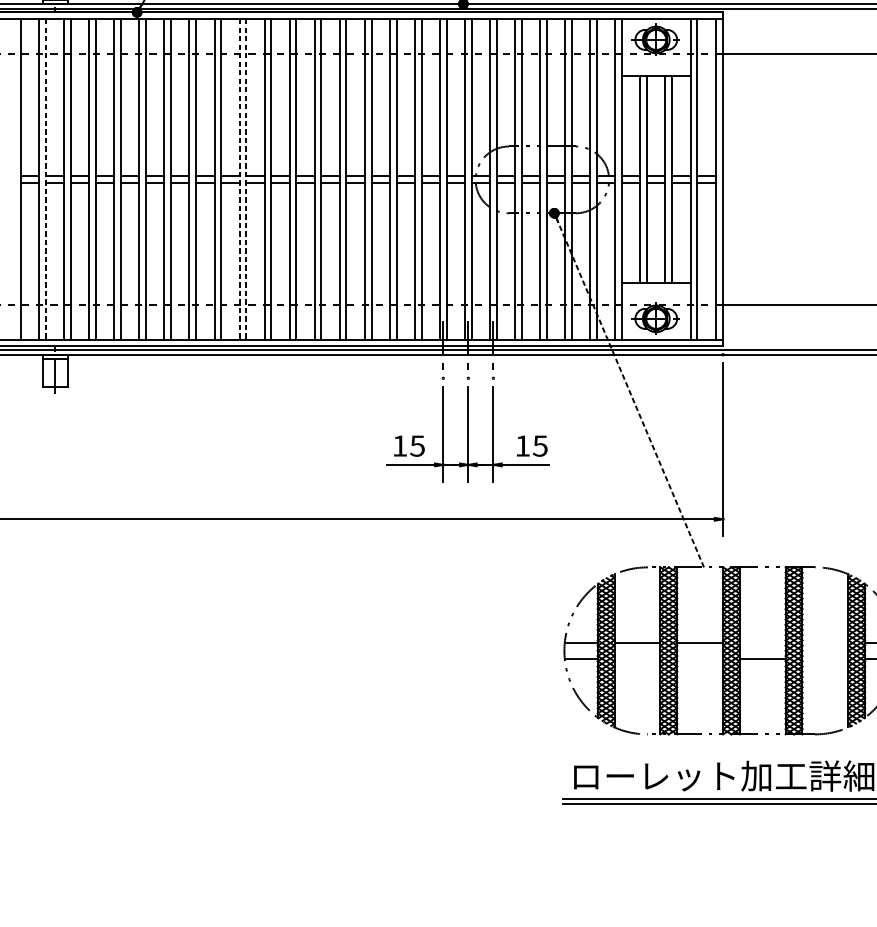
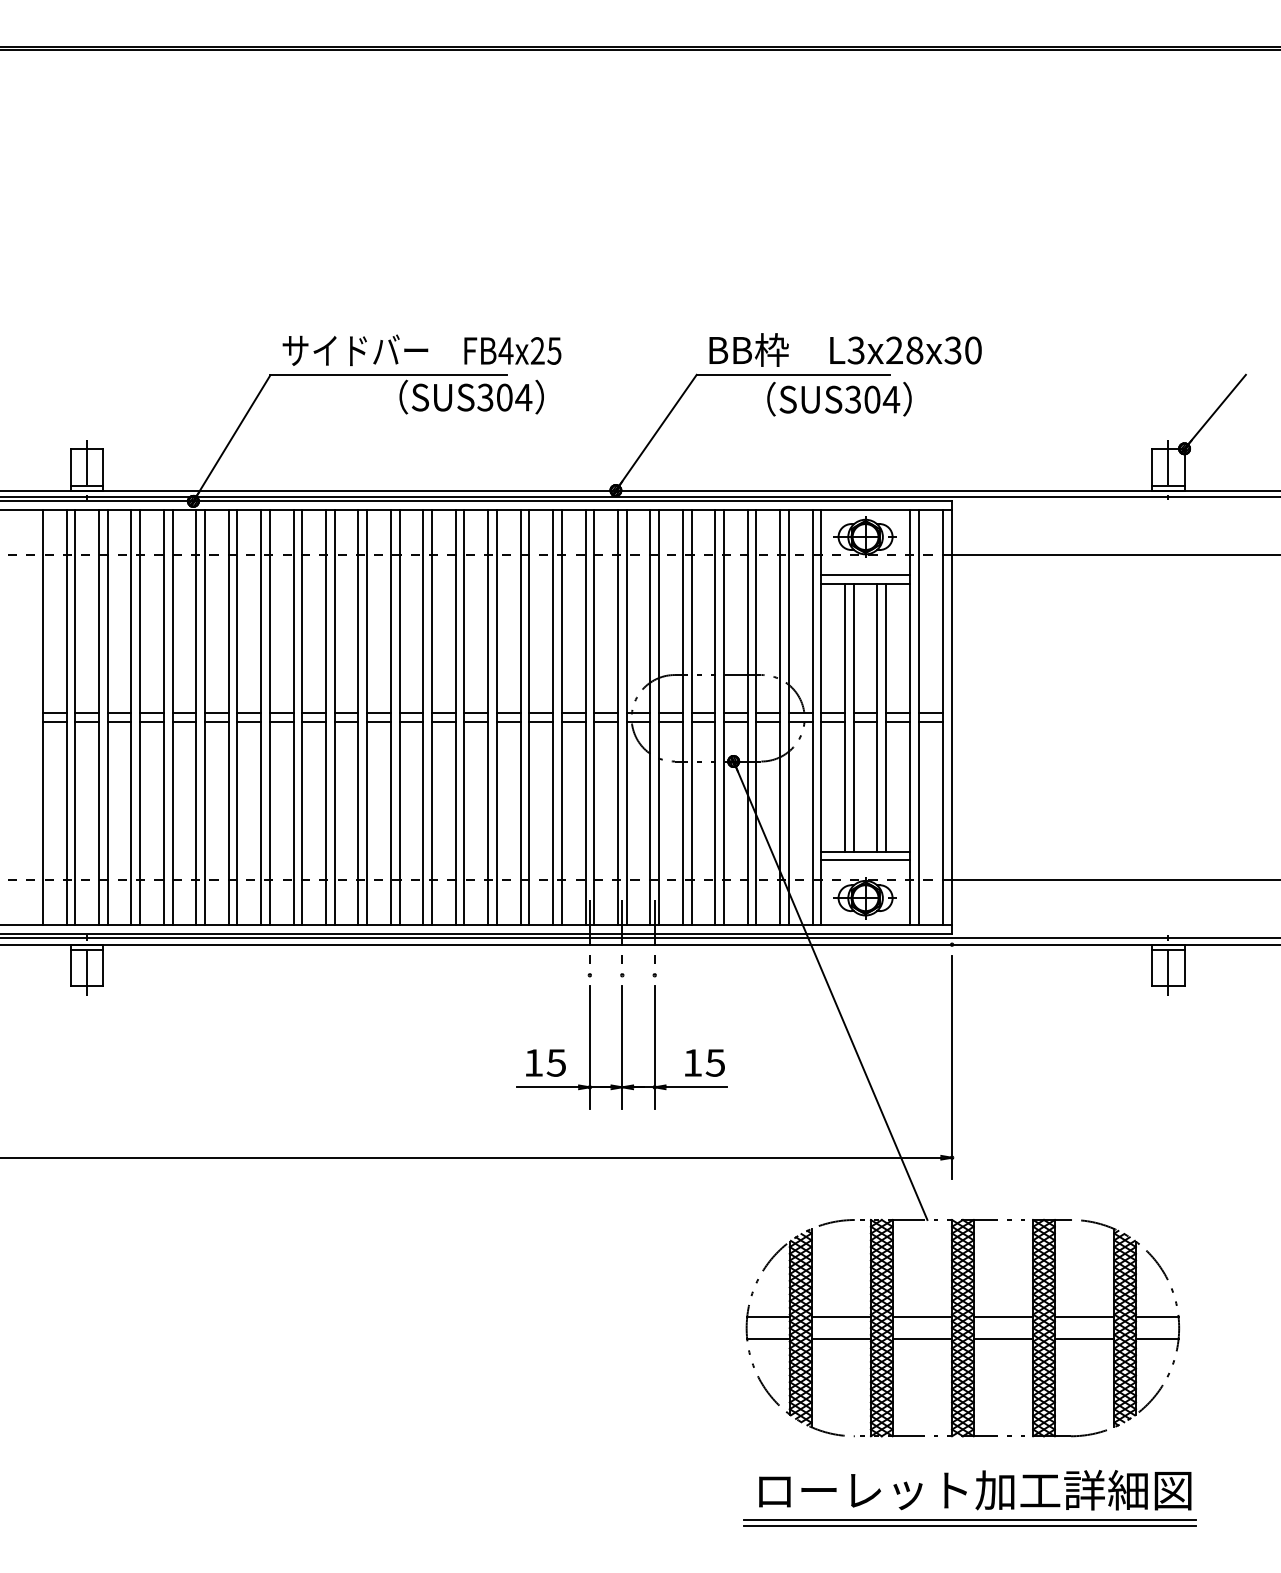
line: (656, 68) -> (865, 574), added
line: (46, 179) -> (75, 717), dashed -> solid
line: (239, 179) -> (326, 717), dashed -> solid
line: (246, 179) -> (334, 717), dashed -> solid
line: (656, 289) -> (865, 860), added
line: (629, 390) -> (830, 991), dashed -> solid
line: (762, 642) -> (1003, 1317), added
line: (825, 642) -> (1084, 1317), added
line: (637, 658) -> (841, 1338), added
line: (700, 658) -> (922, 1338), added
line: (825, 658) -> (1084, 1338), added

